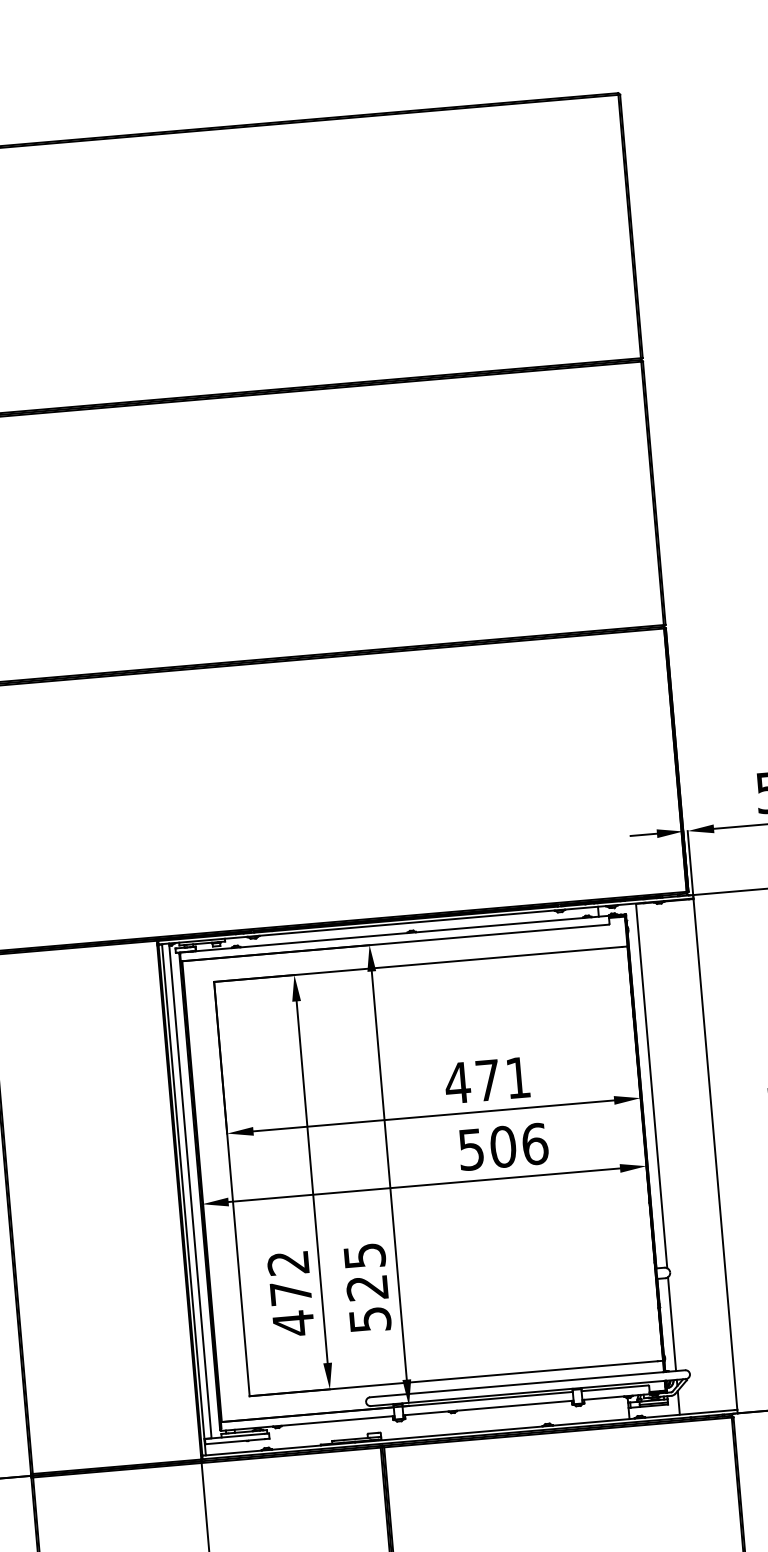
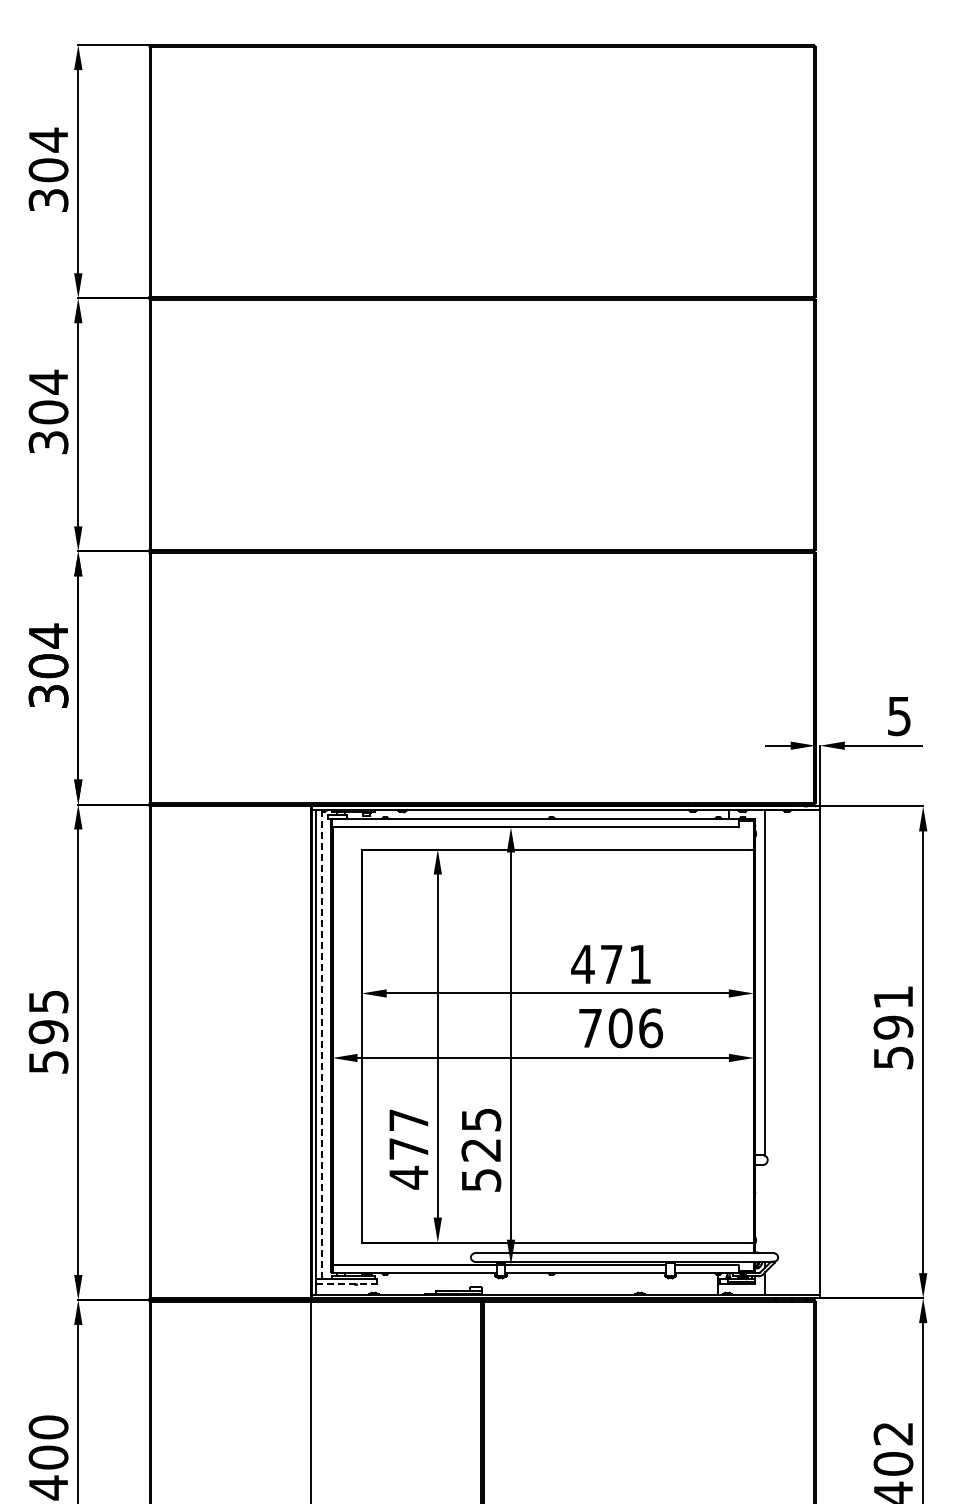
text: (471, 1149) -> (590, 1028), 506 -> 706
line: (190, 1190) -> (322, 1044), solid -> dashed
text: (287, 1263) -> (408, 1120), 472 -> 477
line: (672, 1323) -> (765, 1208), removed
line: (235, 1441) -> (344, 1284), solid -> dashed

